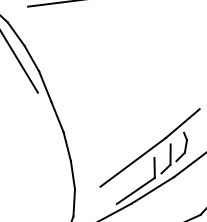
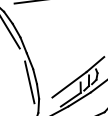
line: (56, 157) -> (29, 82), added

